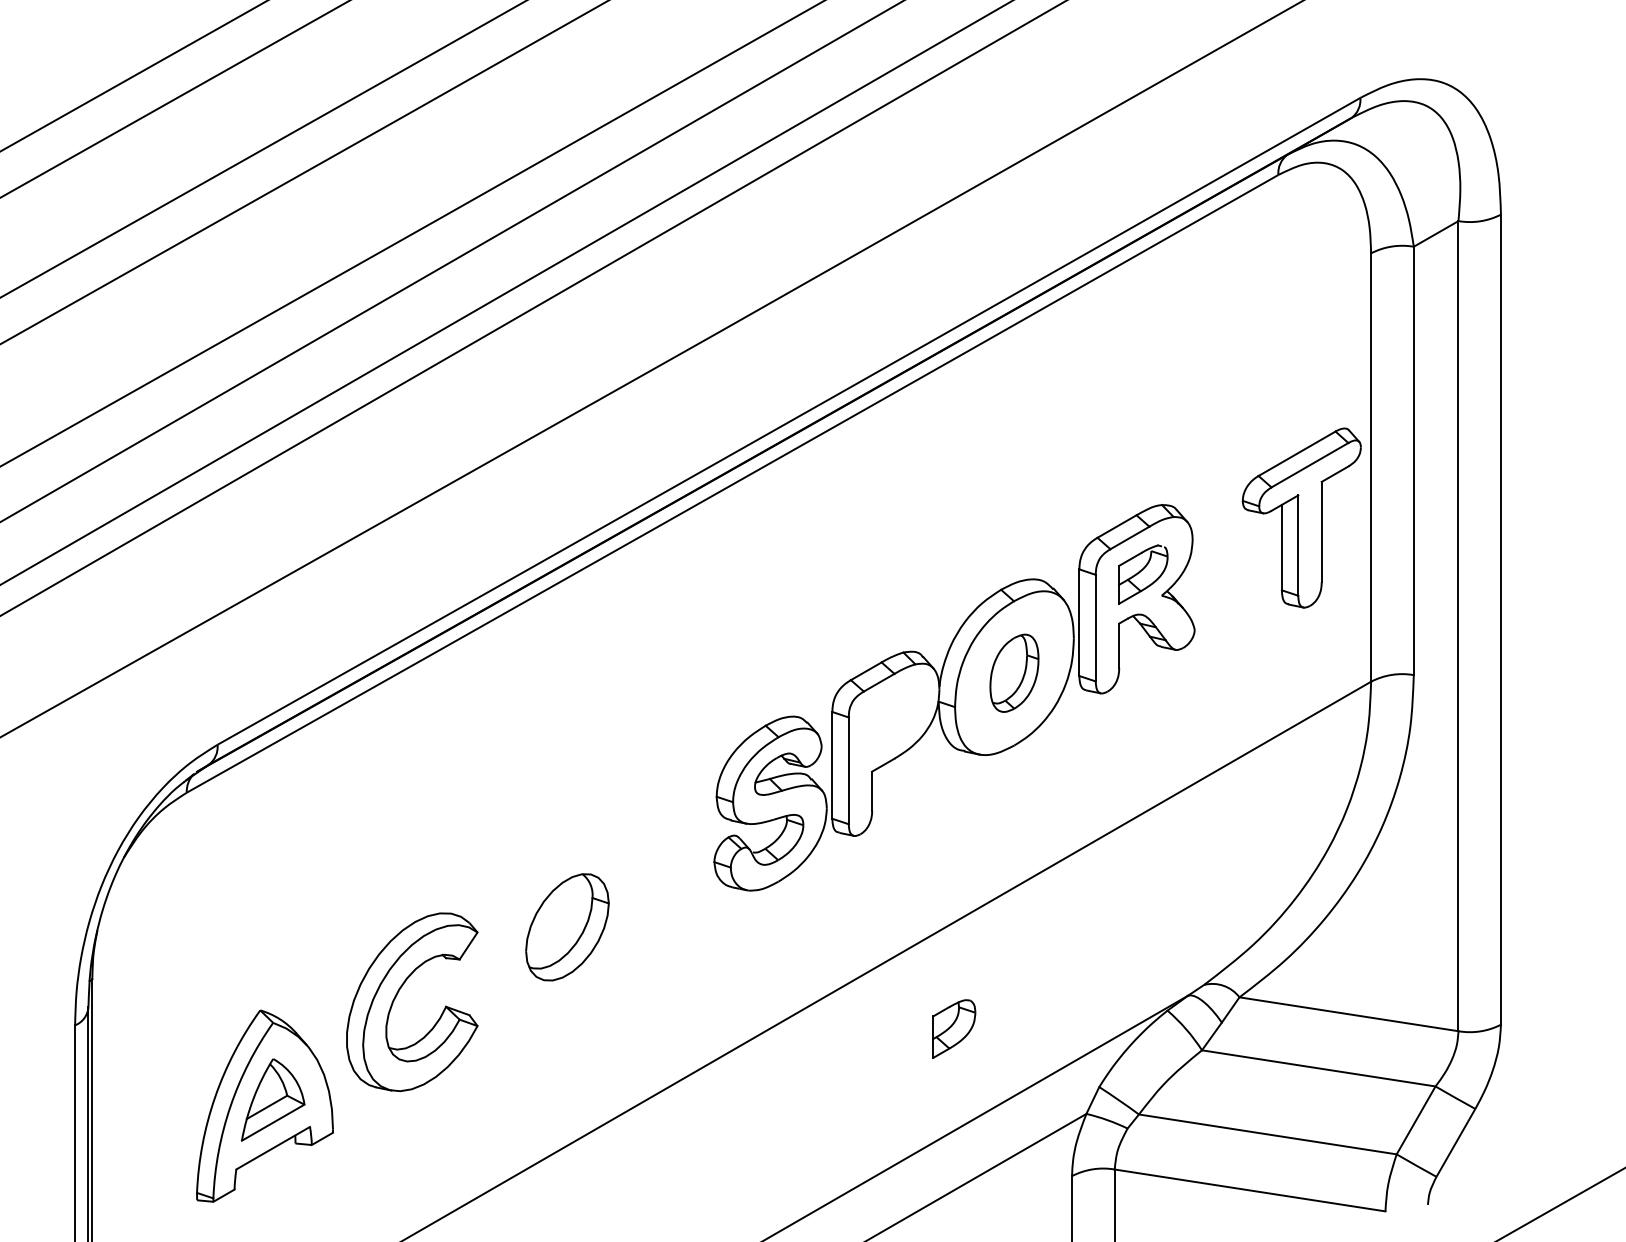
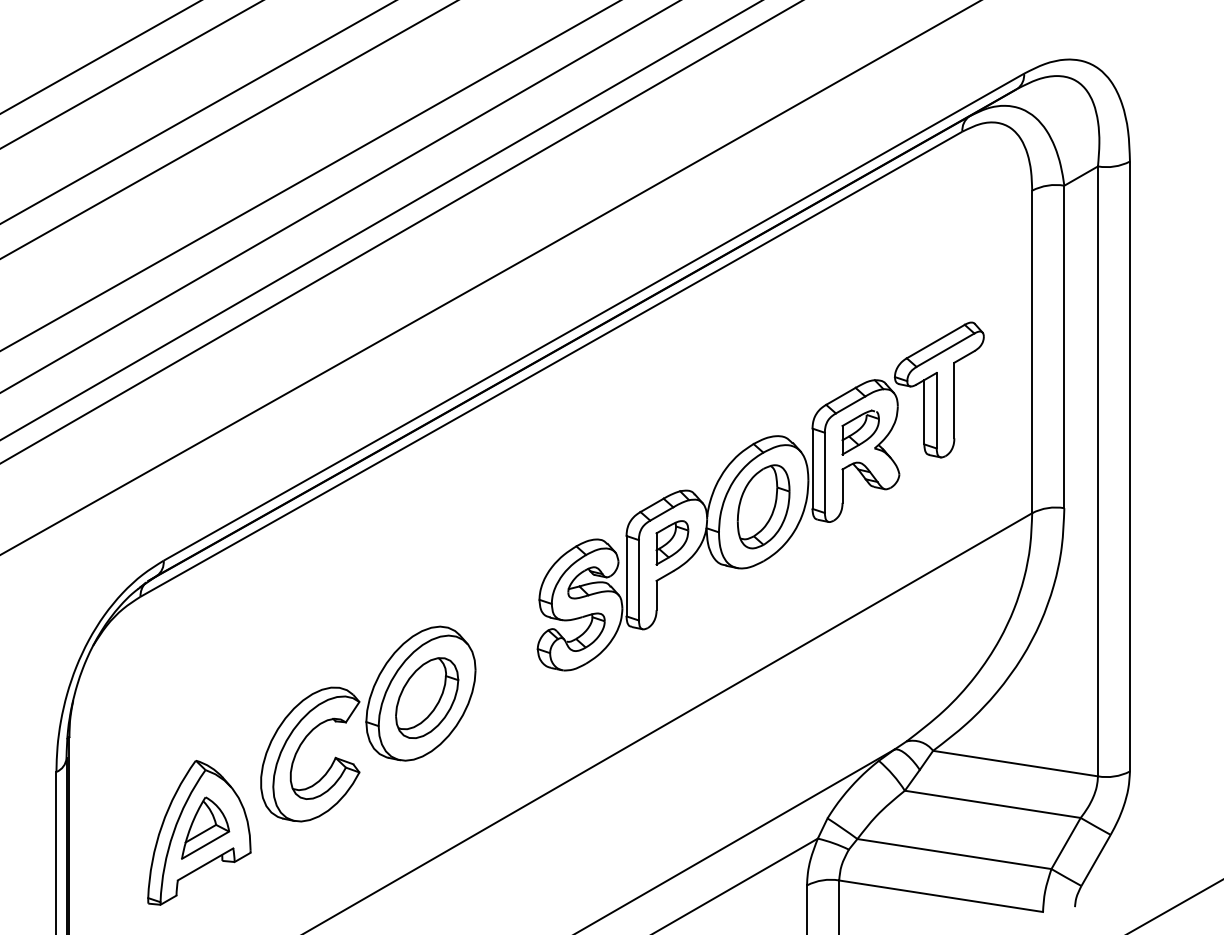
part: (1301, 517) -> (939, 389), moved
part: (1014, 673) -> (763, 507), size x1.43
part: (558, 921) -> (420, 693), added
part: (954, 1028) -> (672, 542), moved

